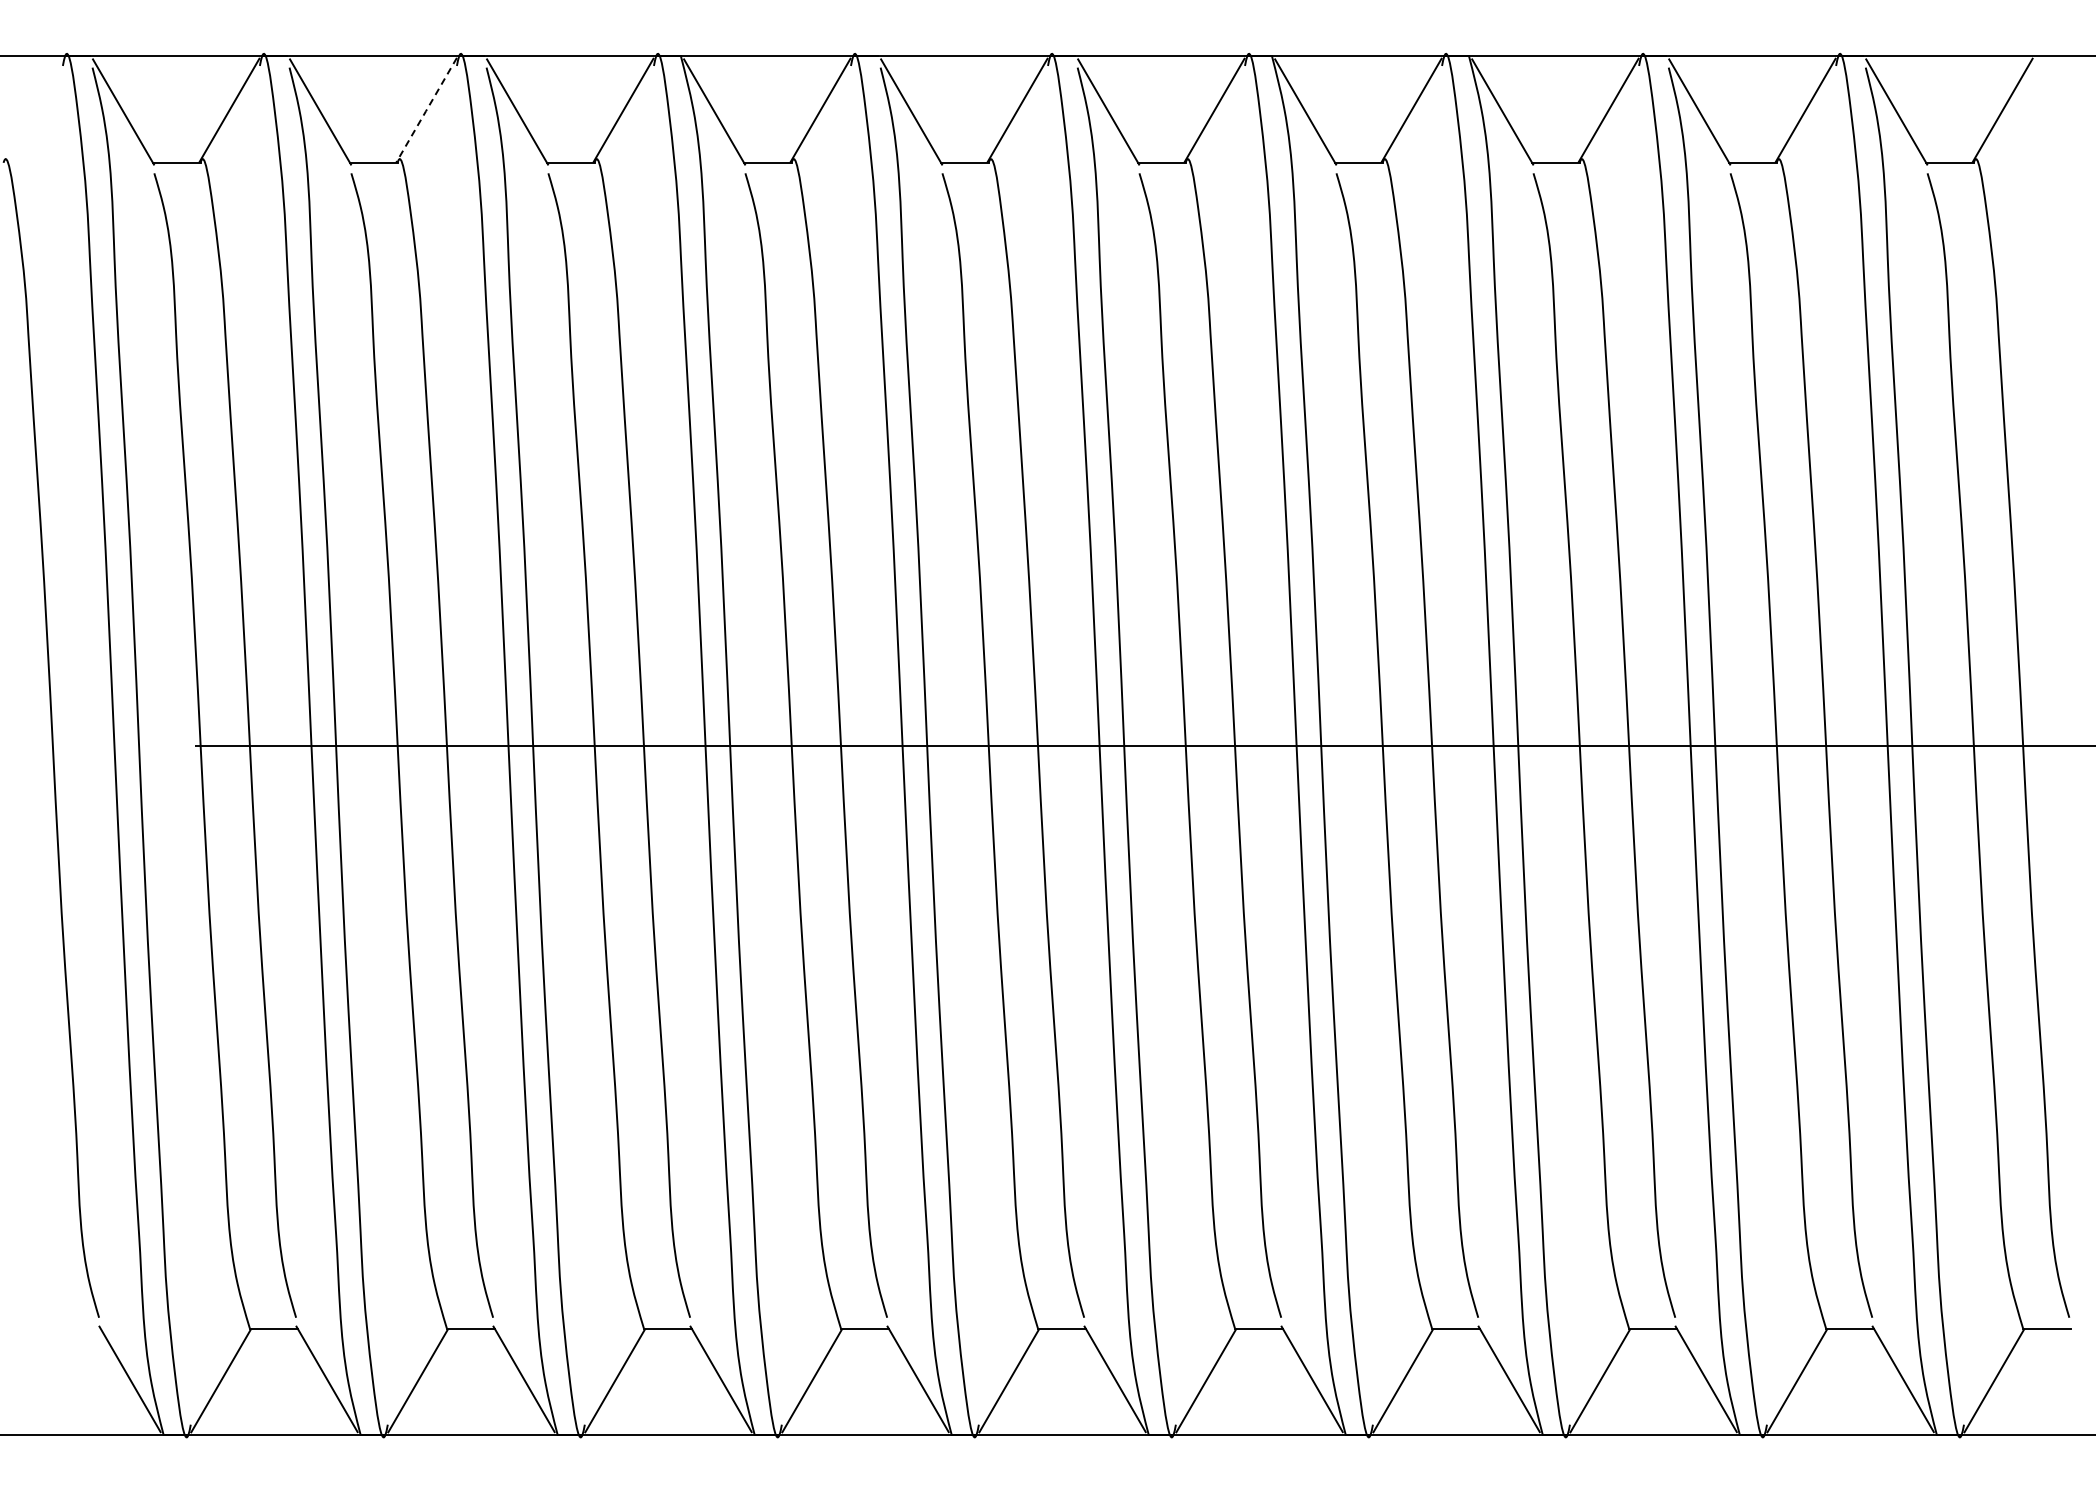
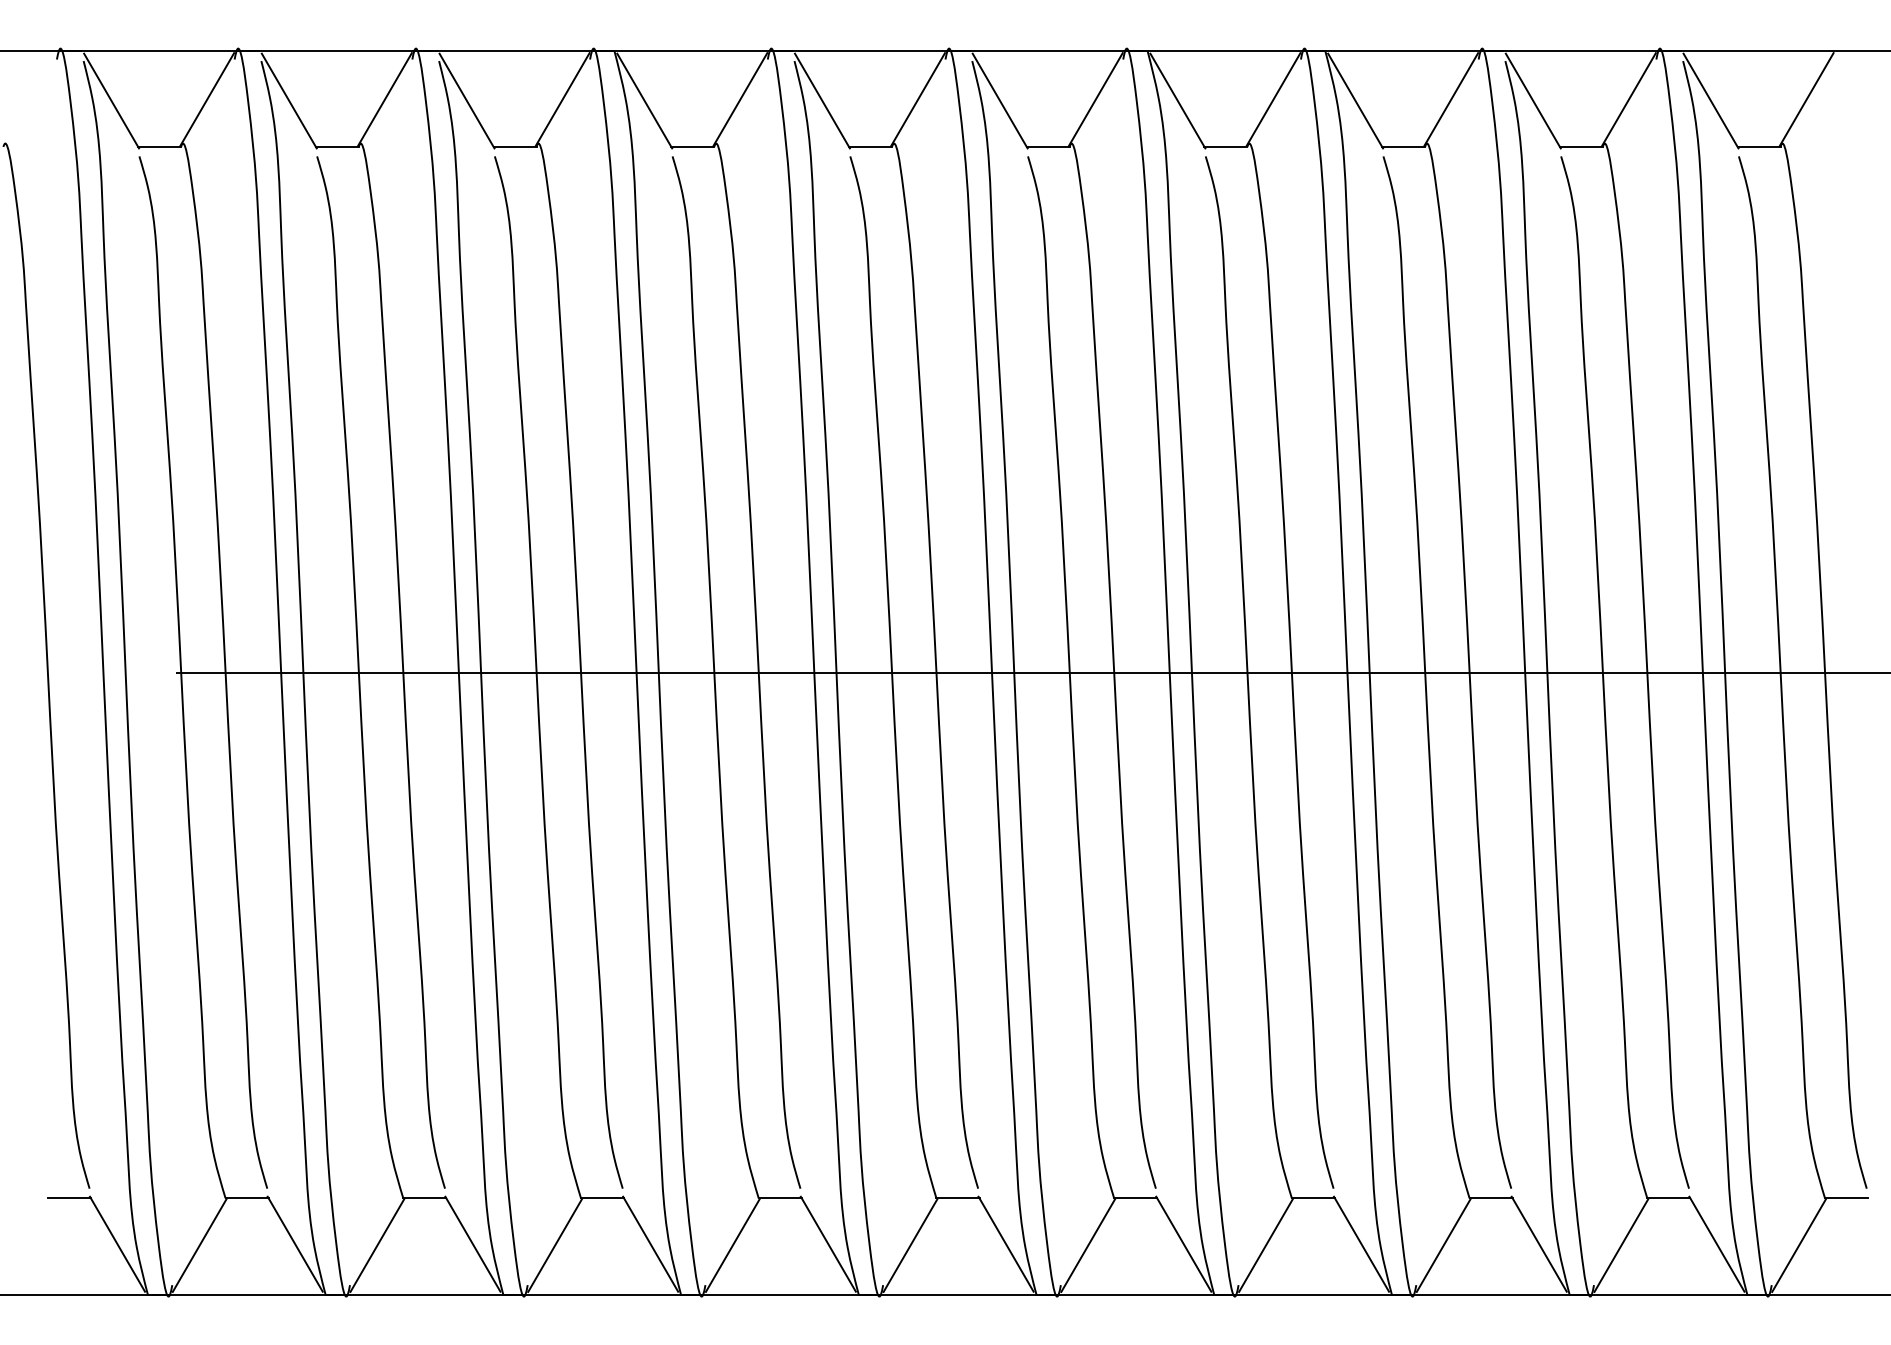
line: (425, 111) -> (384, 100), dashed -> solid
line: (76, 1328) -> (69, 1198), added

